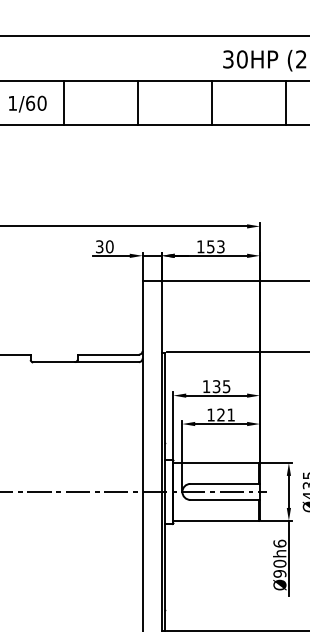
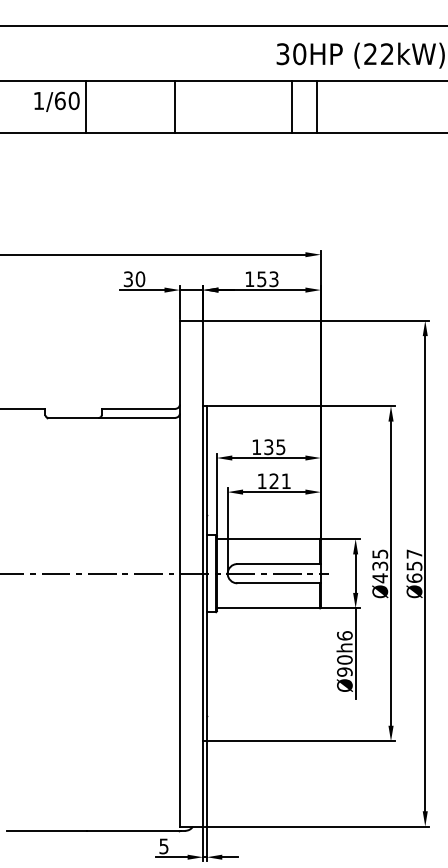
text: (27, 103) -> (56, 101), moved
line: (212, 103) -> (292, 106), moved
line: (285, 103) -> (316, 106), moved

